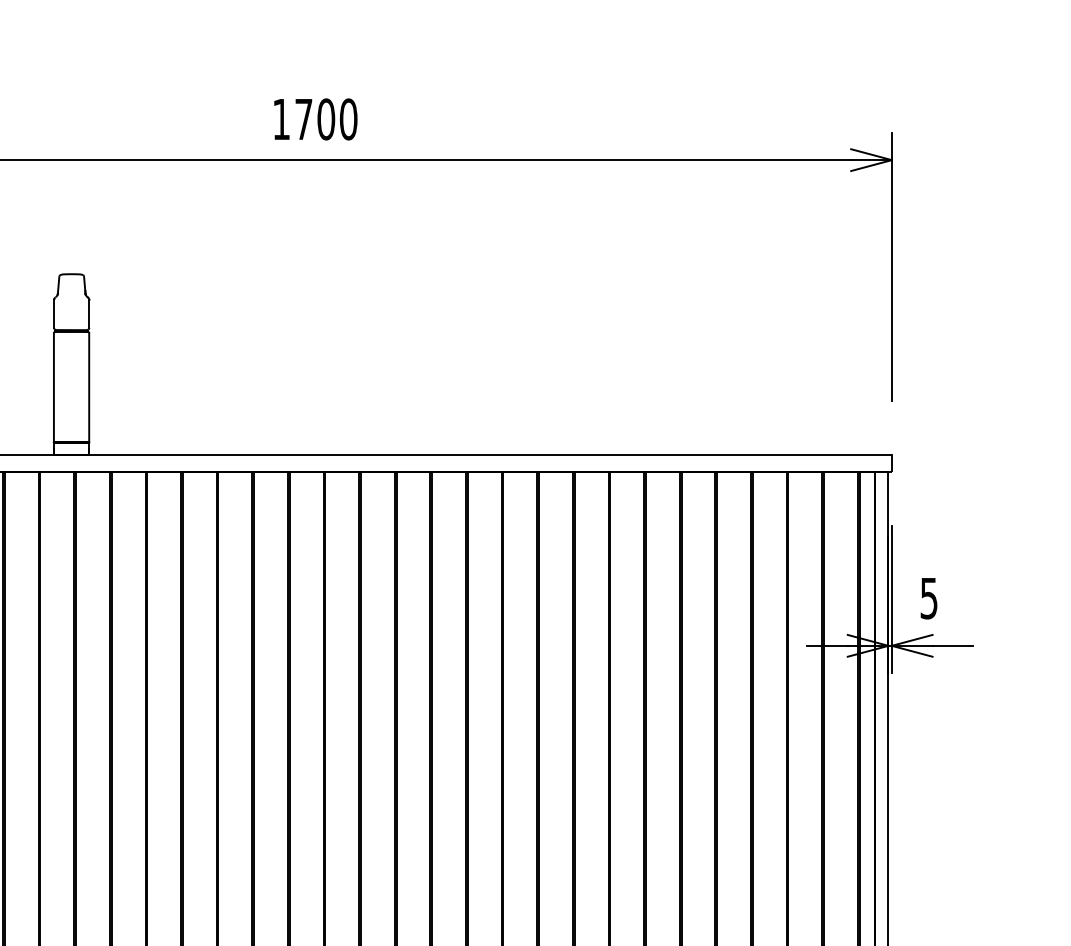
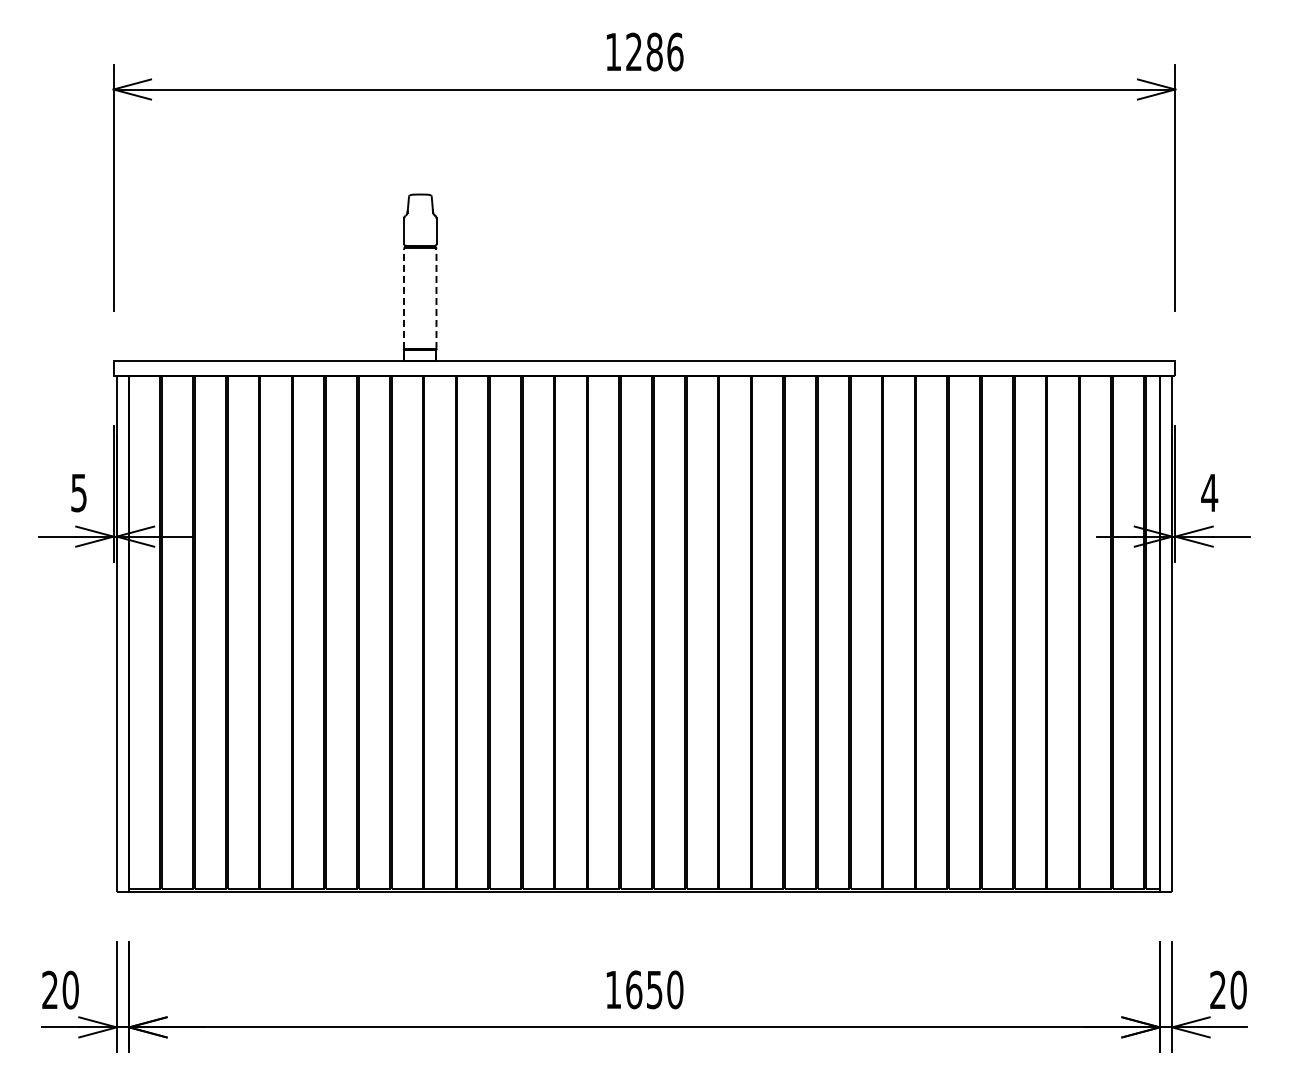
text: (326, 118) -> (654, 51), 1700 -> 1286
line: (54, 387) -> (404, 298), solid -> dashed
line: (89, 387) -> (436, 298), solid -> dashed
text: (928, 598) -> (1209, 493), 5 -> 4

